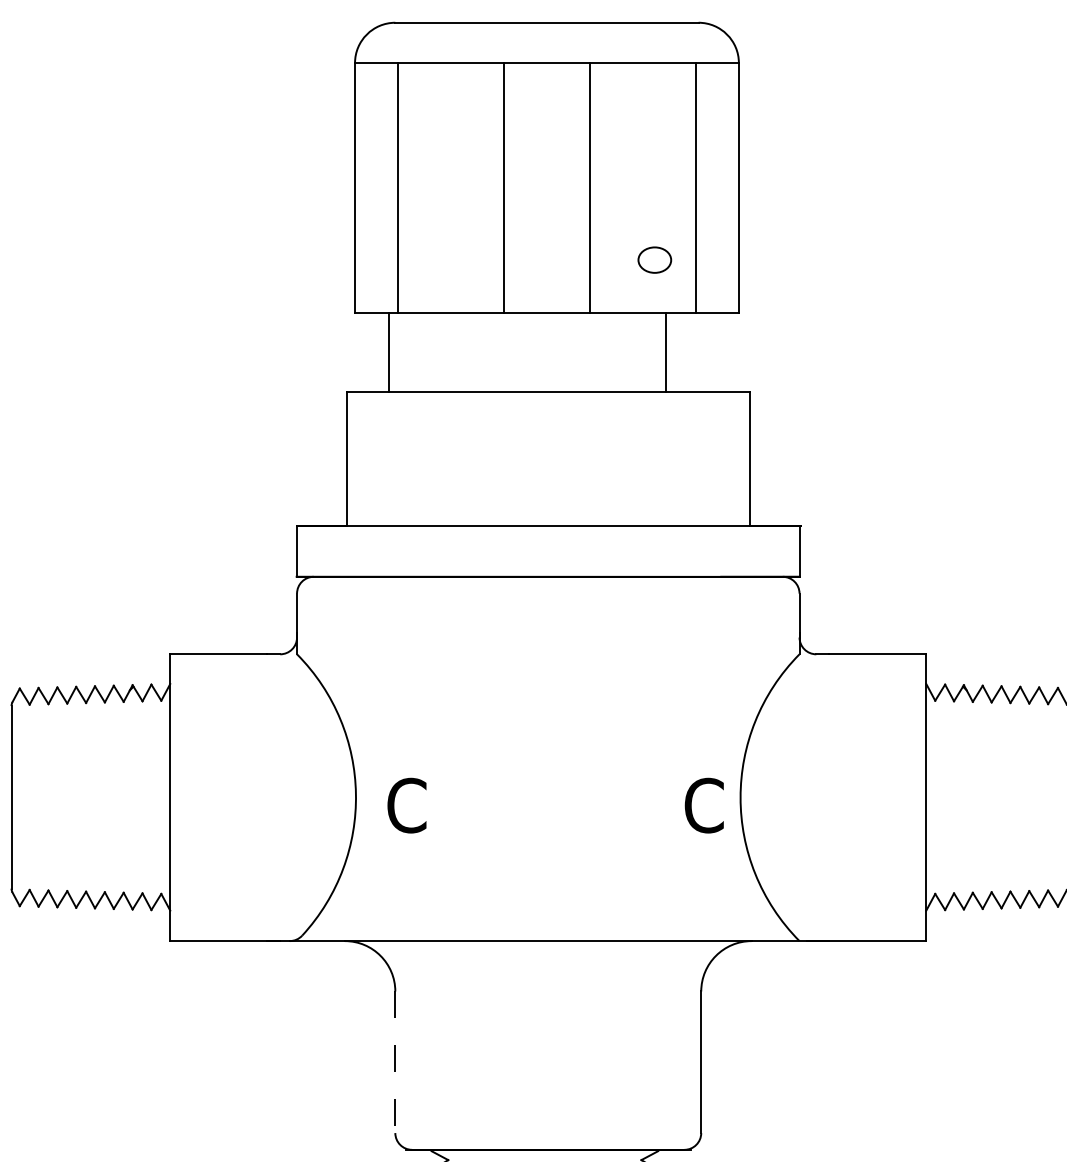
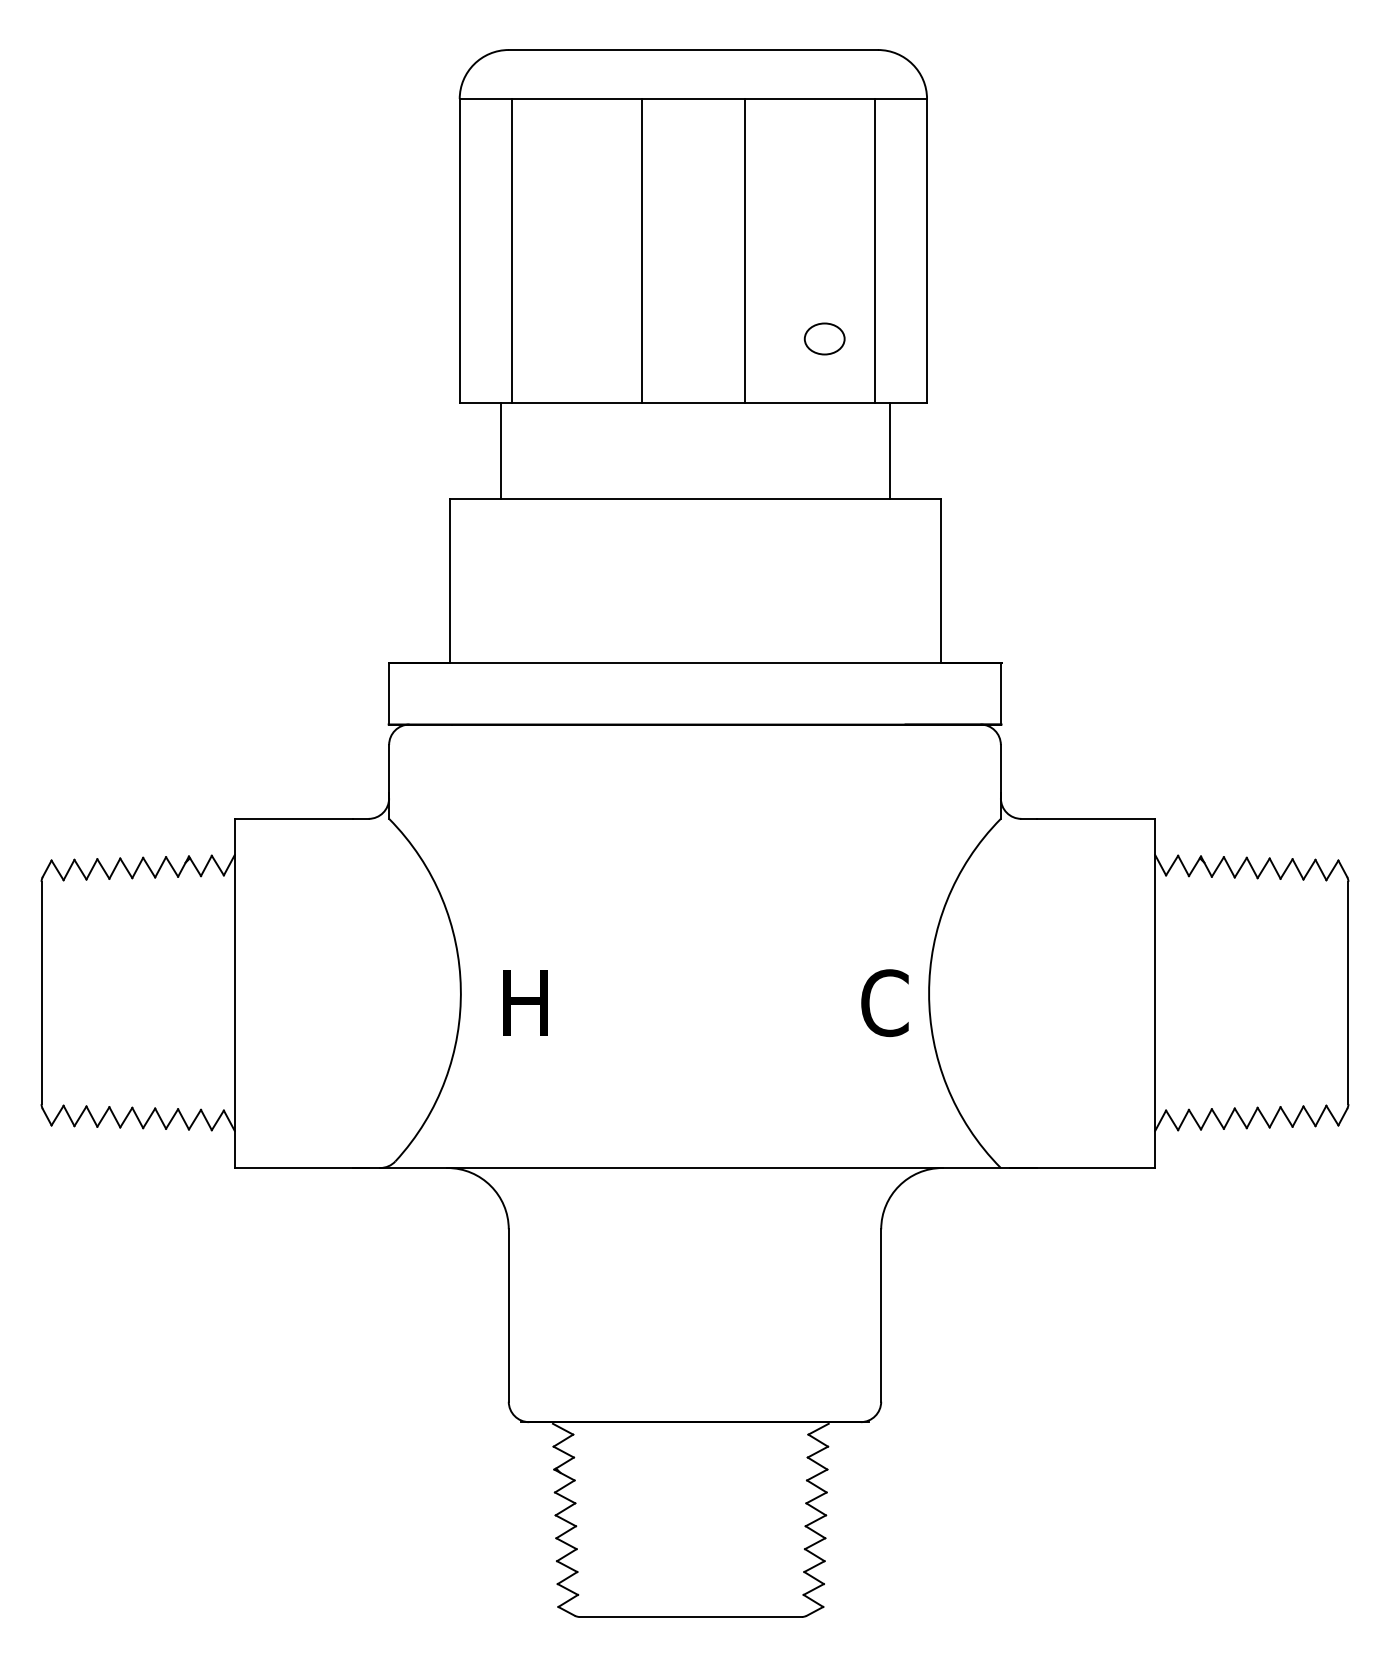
line: (665, 352) -> (889, 451), moved
text: (407, 805) -> (523, 1003), C -> H
line: (395, 1063) -> (508, 1316), dashed -> solid

